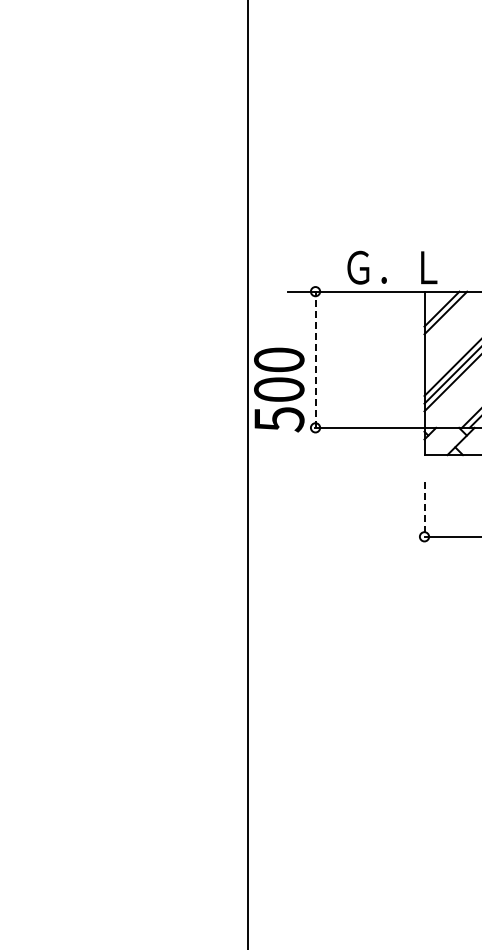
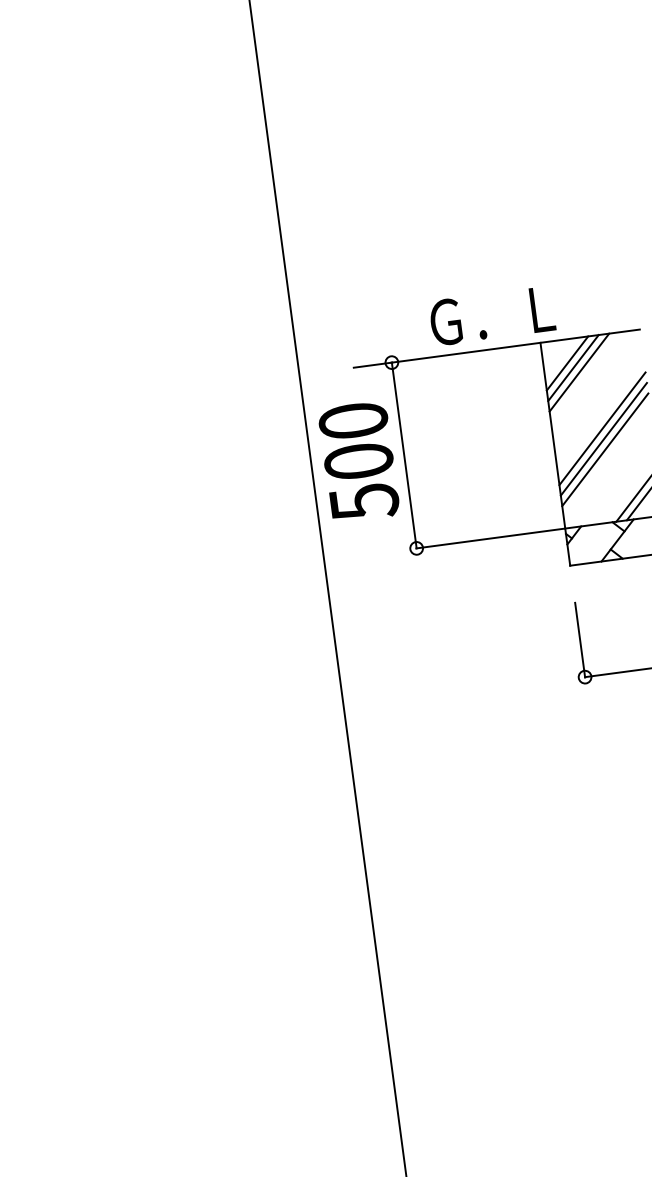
line: (449, 316) -> (579, 372), added
line: (315, 359) -> (404, 455), dashed -> solid
text: (279, 389) -> (359, 461), moved
line: (424, 510) -> (580, 641), dashed -> solid

